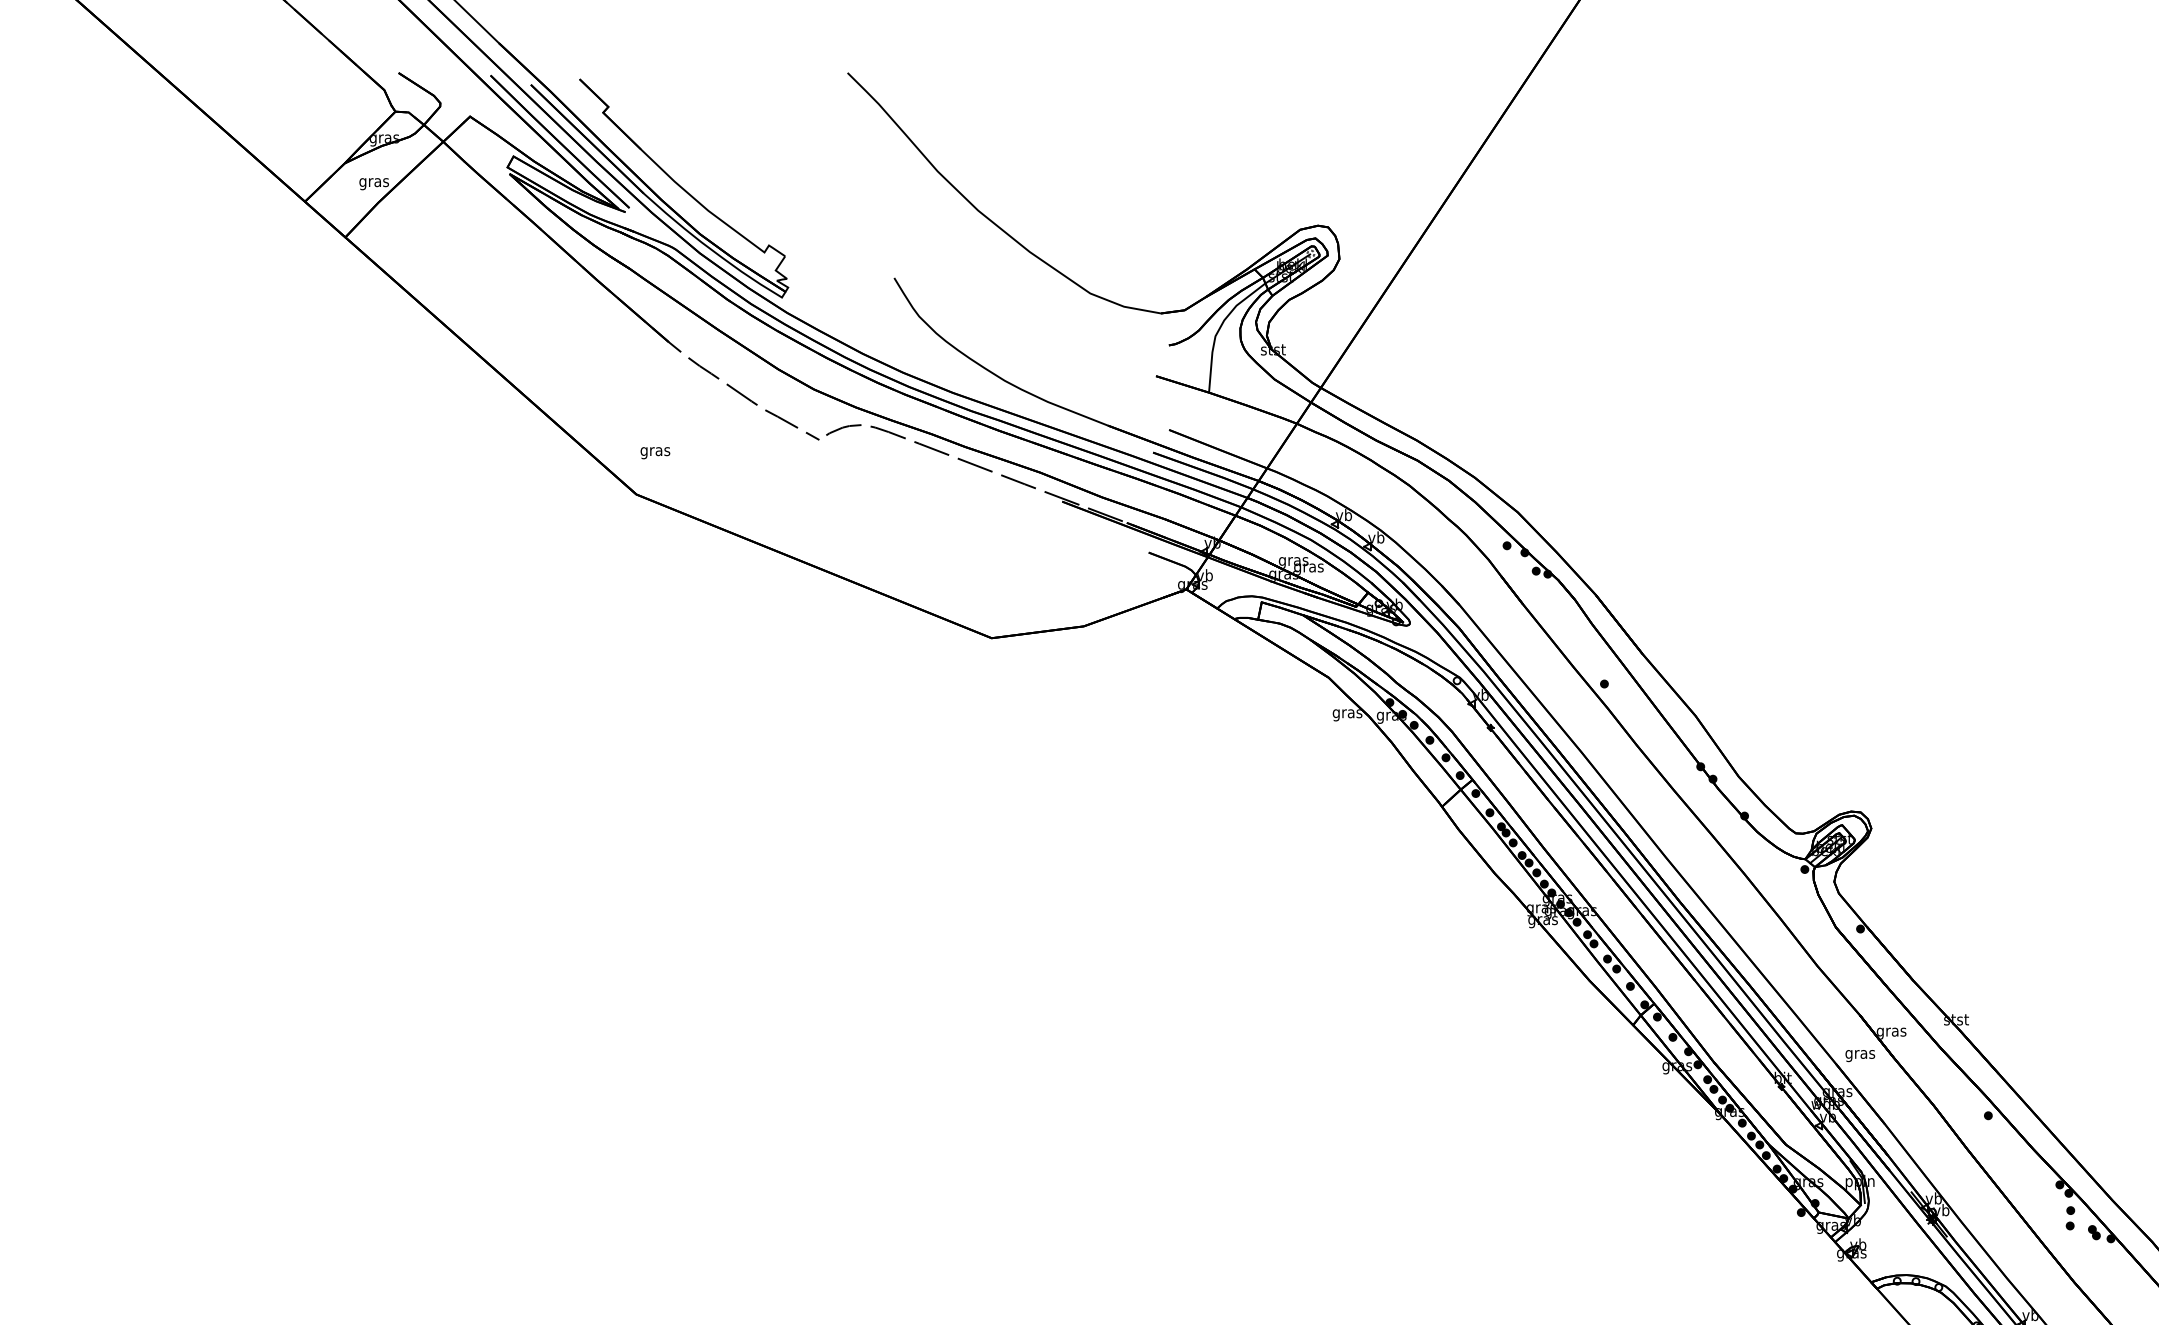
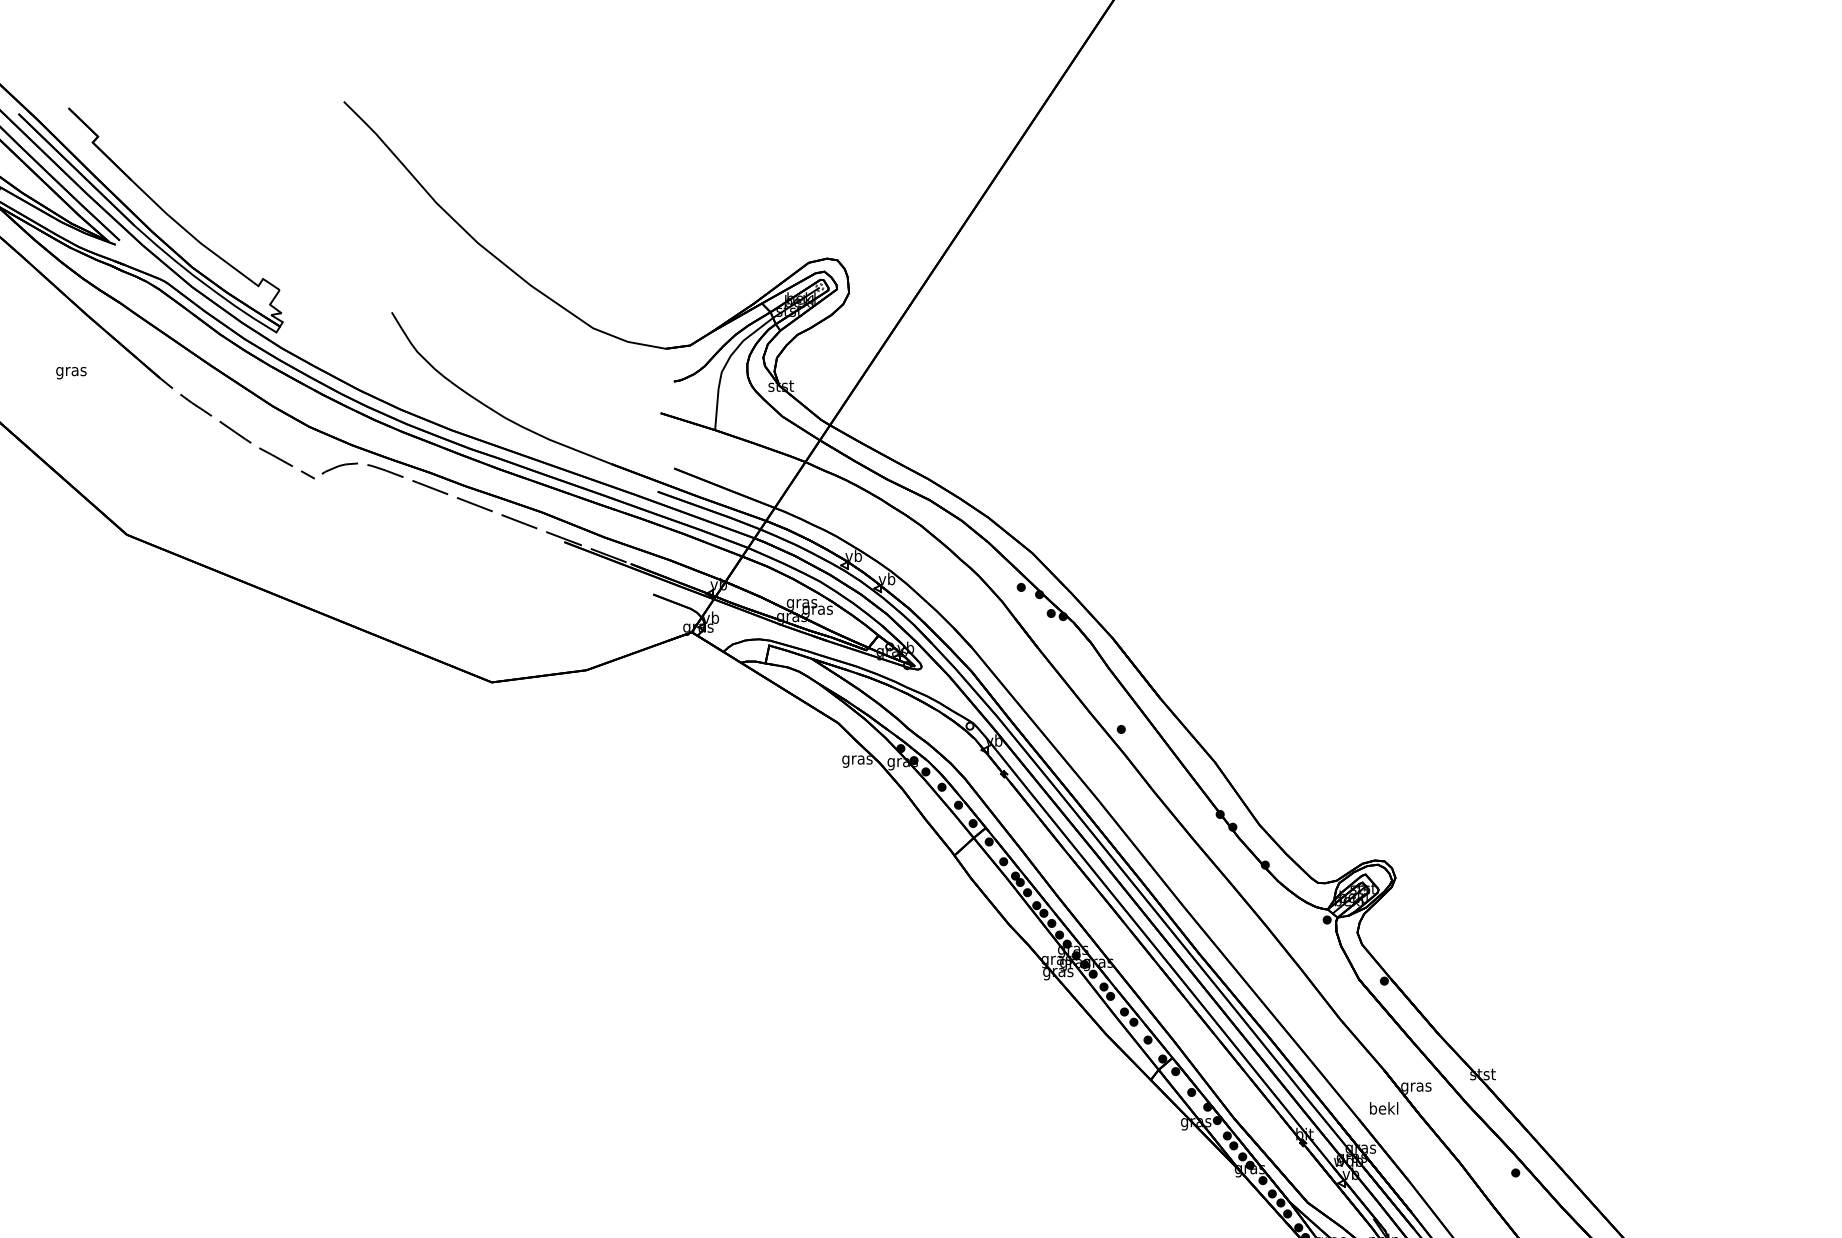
text: (655, 453) -> (71, 373), moved
text: (1860, 1054) -> (1384, 1110), gras -> bekl

